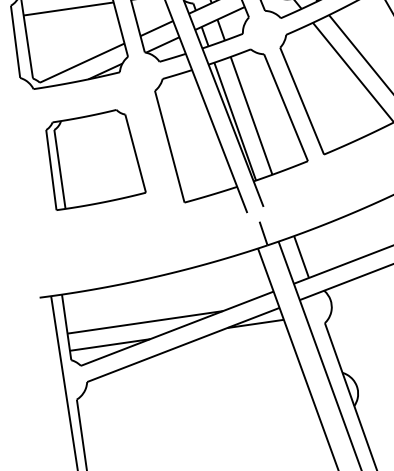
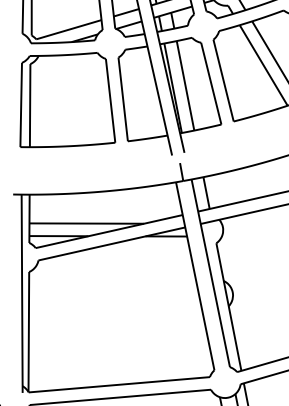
part: (94, 159) -> (67, 100), size x1.43

